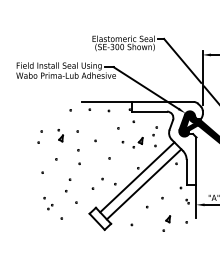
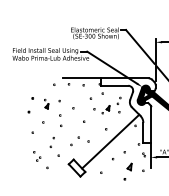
part: (39, 137) -> (30, 105), size x1.6
line: (137, 177) -> (105, 136), removed
part: (166, 223) -> (127, 171), size x1.4

